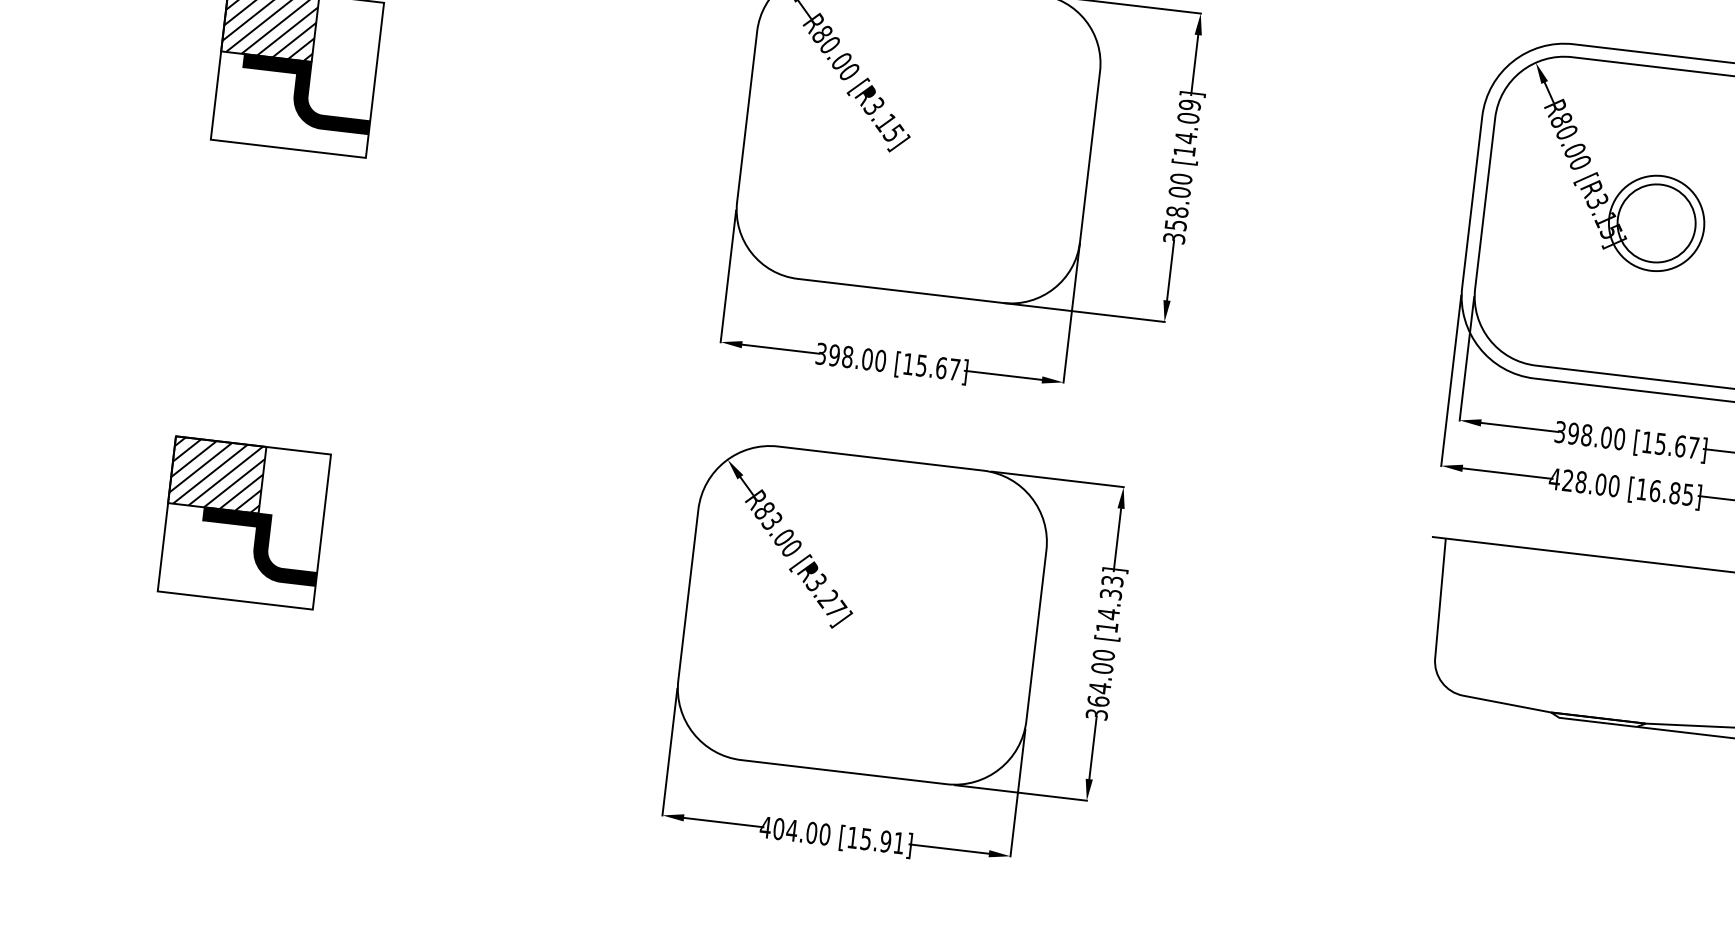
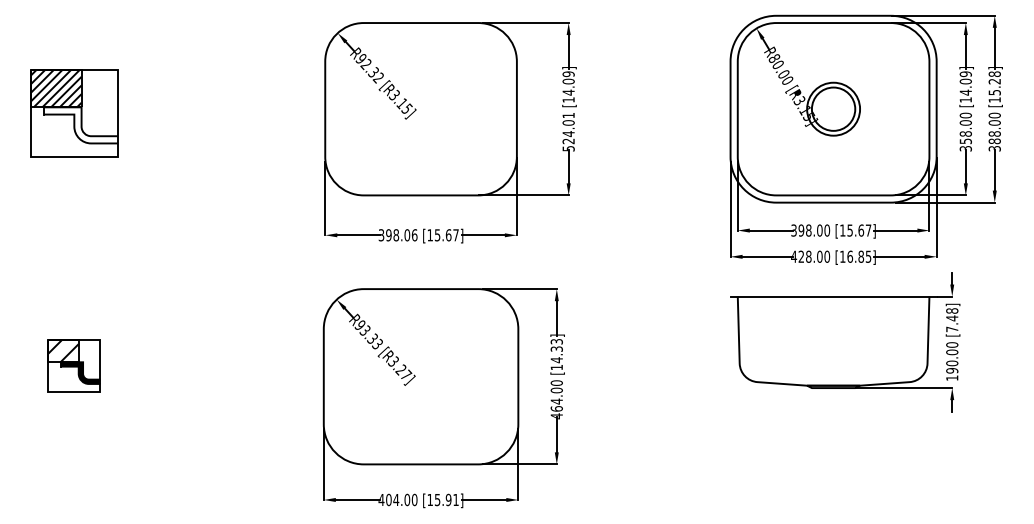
text: (833, 52) -> (368, 68), R80.00 -> R92.32
fill: (305, 94) -> (80, 125), removed
text: (1177, 207) -> (568, 131), 358.00 -> 524.01
text: (880, 359) -> (414, 234), 398.00 -> 398.06
part: (244, 522) -> (74, 365), size x0.6
text: (775, 530) -> (367, 335), R83.00 -> R93.33
text: (1096, 714) -> (556, 416), 364.00 -> 464.00

